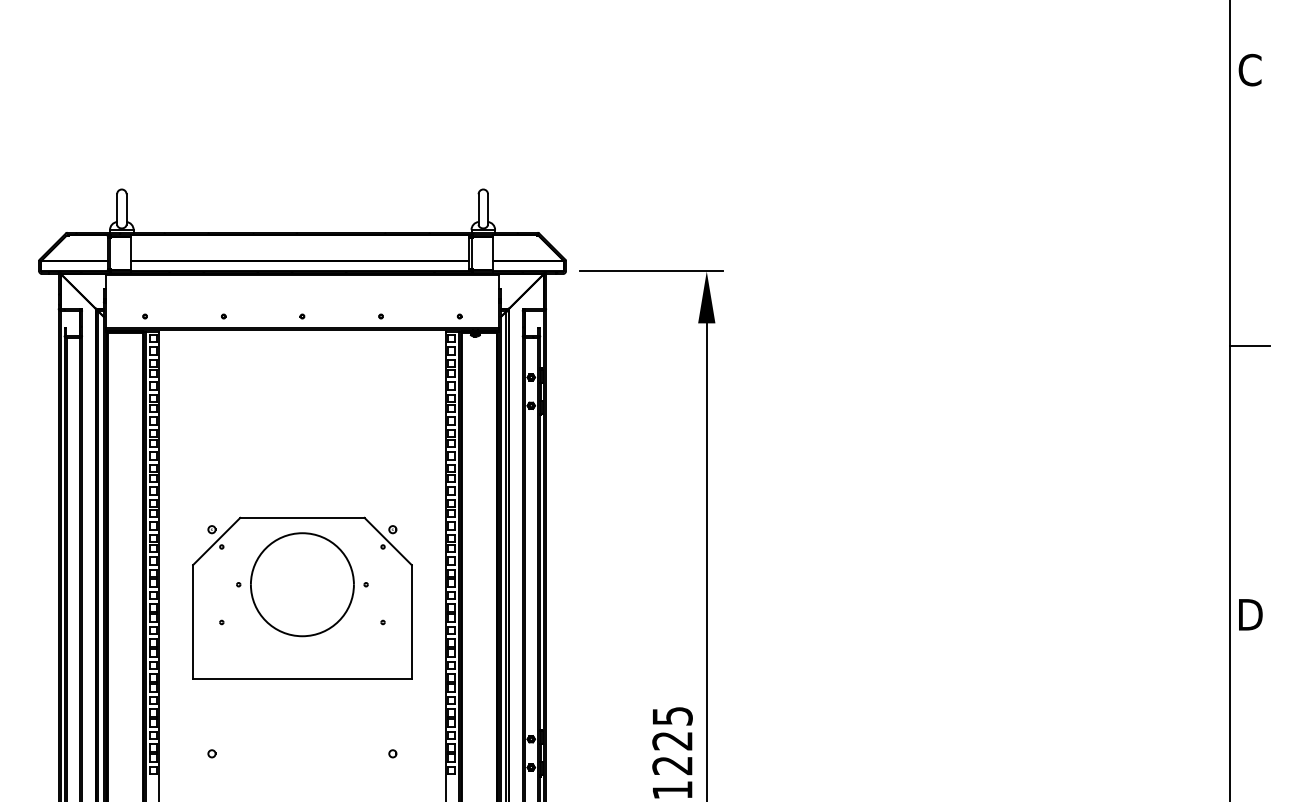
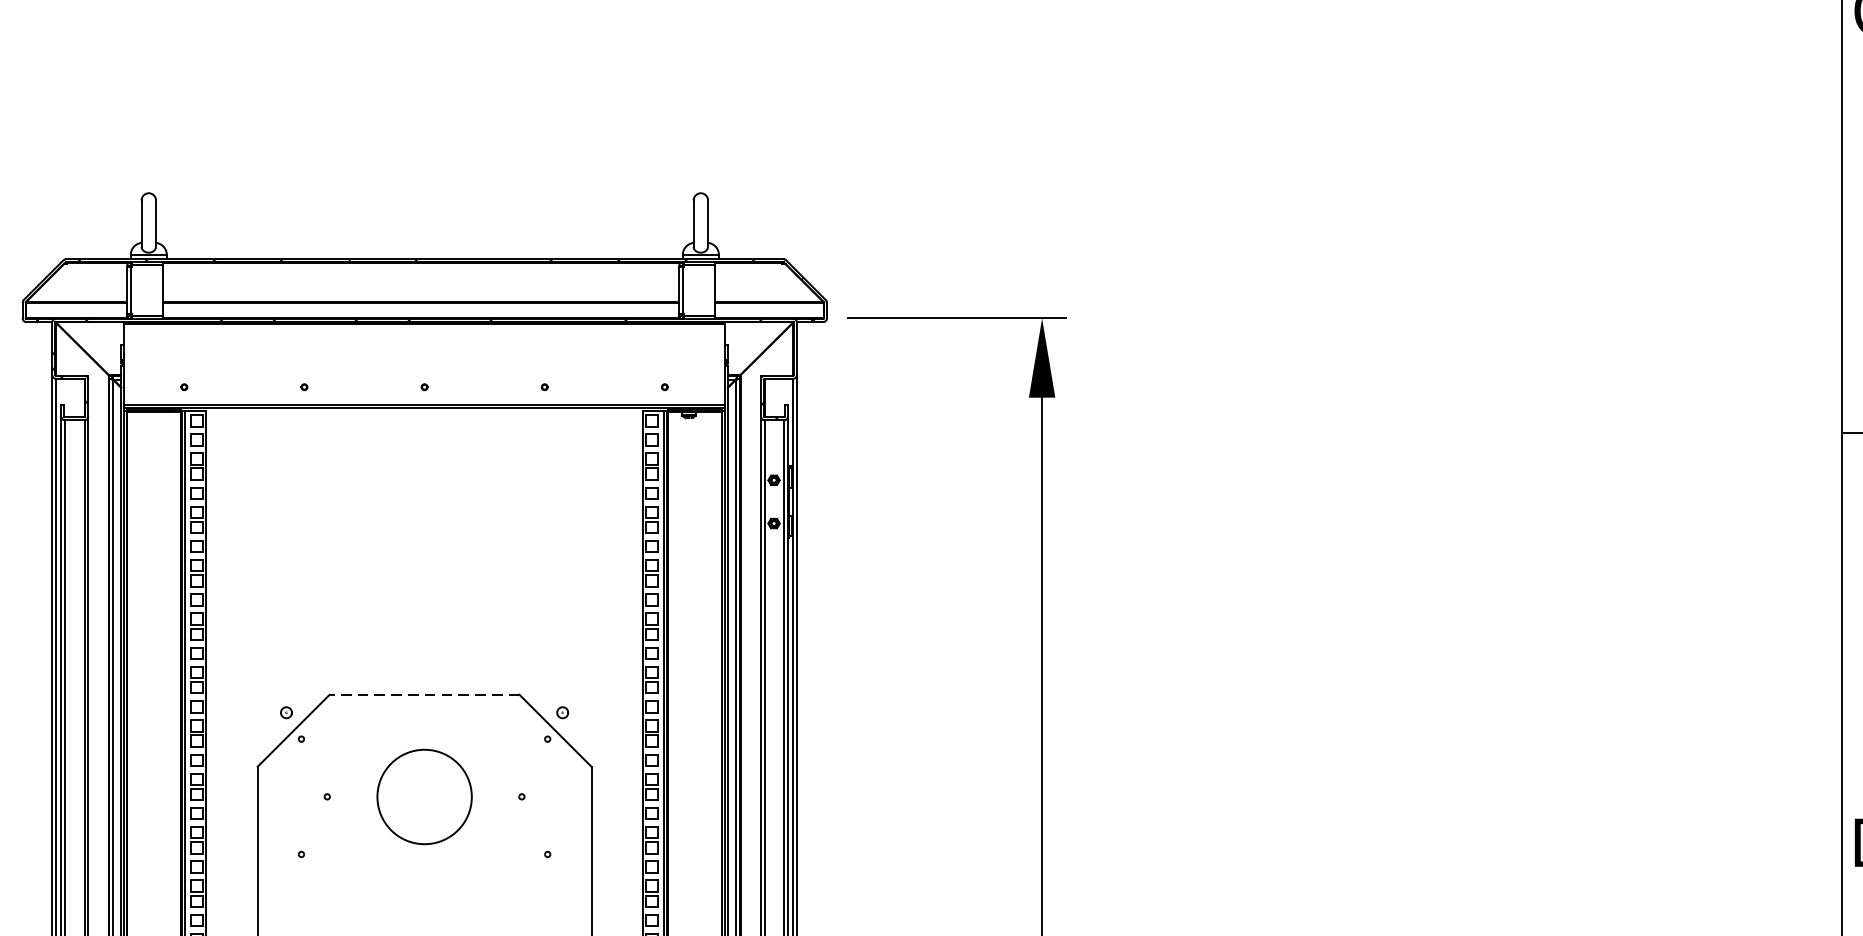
line: (301, 517) -> (423, 694), solid -> dashed
part: (302, 584) -> (424, 796), size x0.6

